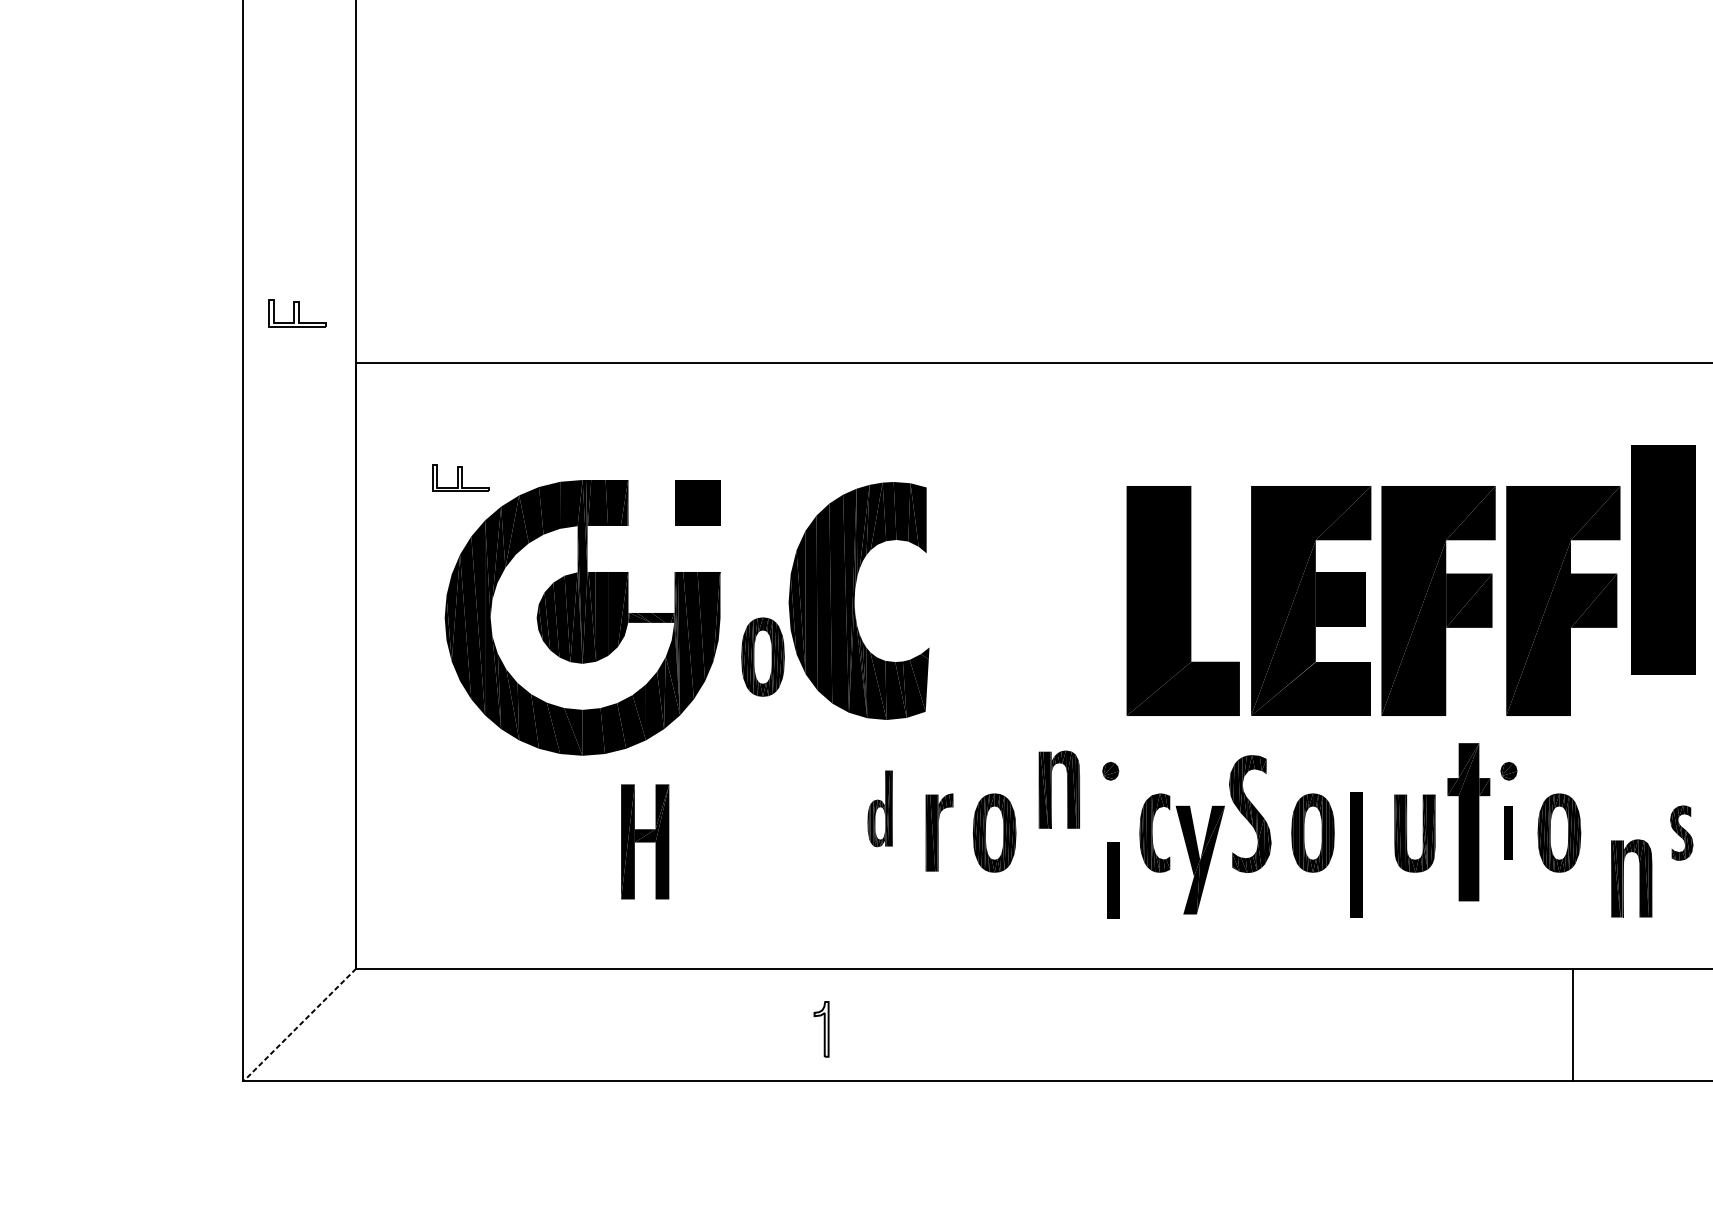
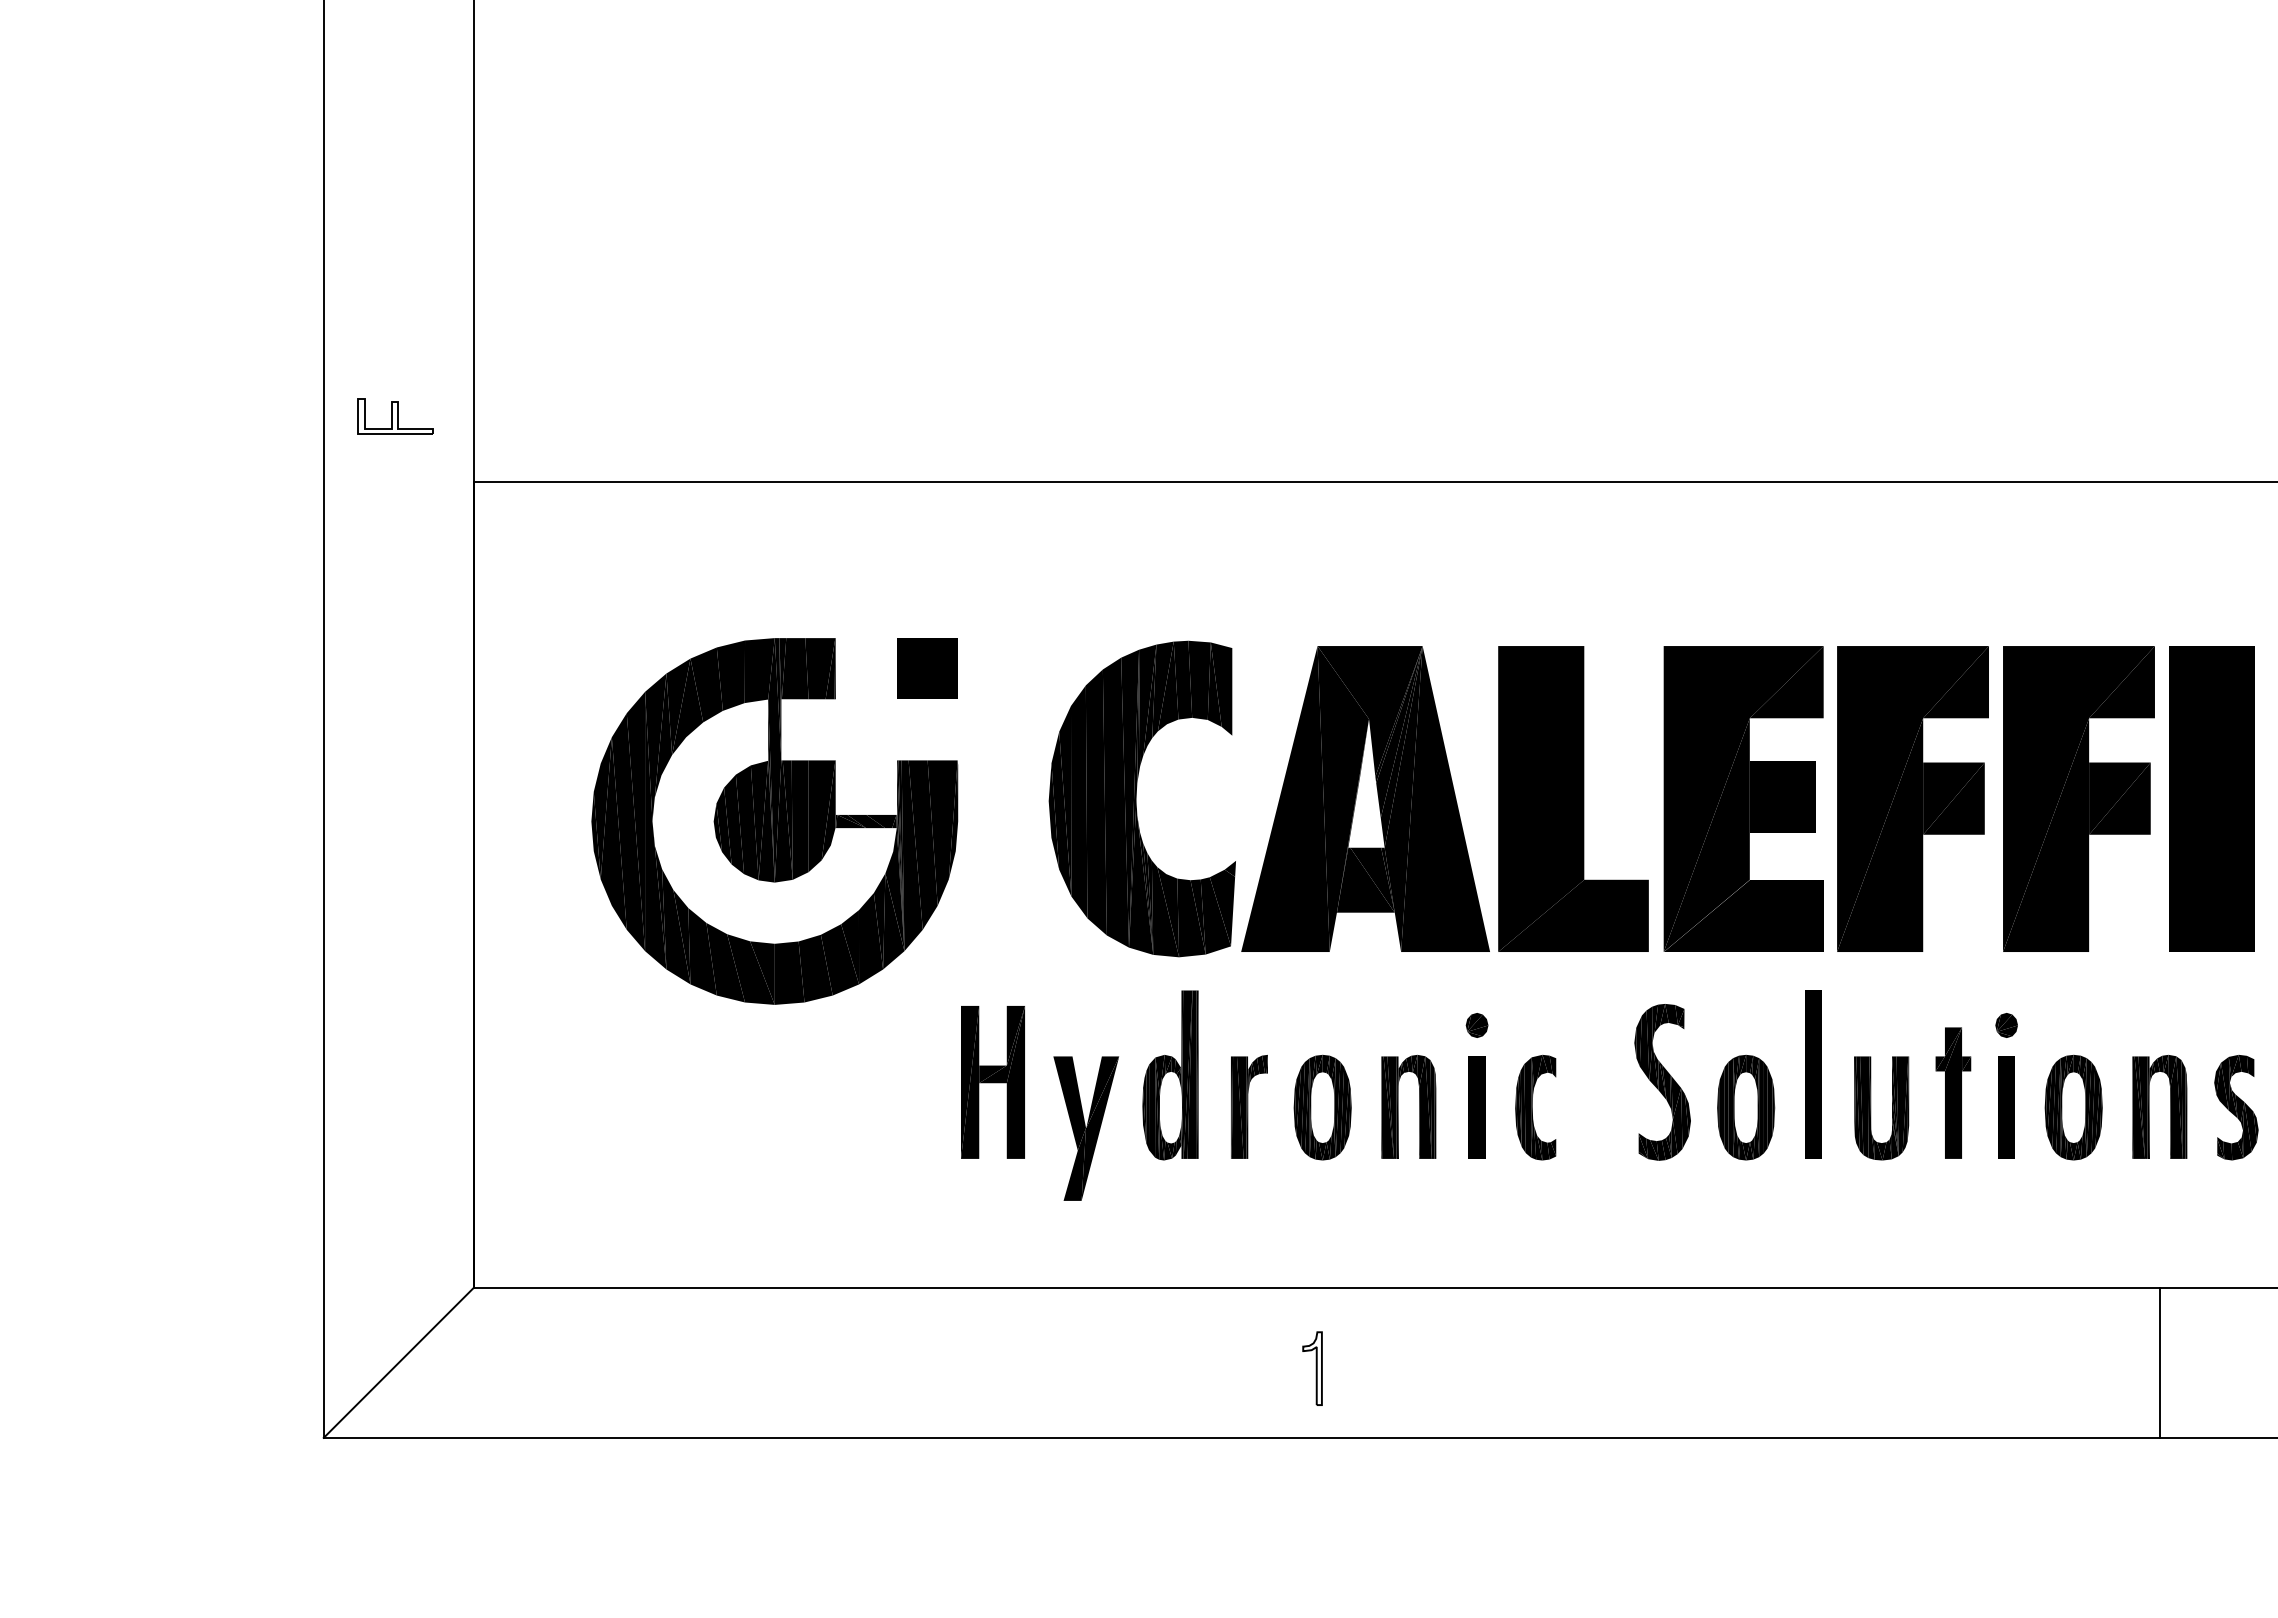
part: (460, 478) -> (612, 635), removed
part: (1663, 559) -> (2211, 798), moved
part: (1026, 600) -> (1365, 798), added
part: (762, 657) -> (1014, 873), removed
part: (1051, 789) -> (1398, 1106), moved
part: (880, 808) -> (1170, 1075), size x1.67
part: (1469, 821) -> (1953, 1092), size x0.62
part: (1508, 832) -> (2006, 1107), size x1.43
part: (1681, 832) -> (2236, 1107), size x1.43
part: (644, 841) -> (992, 1082), moved
part: (1356, 854) -> (1813, 1074), moved
part: (1199, 860) -> (1085, 1128), moved
part: (1623, 878) -> (2149, 1106), moved
part: (1113, 880) -> (1476, 1107), moved
line: (299, 1024) -> (398, 1362), dashed -> solid
line: (1572, 1024) -> (2159, 1362), moved
part: (821, 1029) -> (1312, 1368), moved

